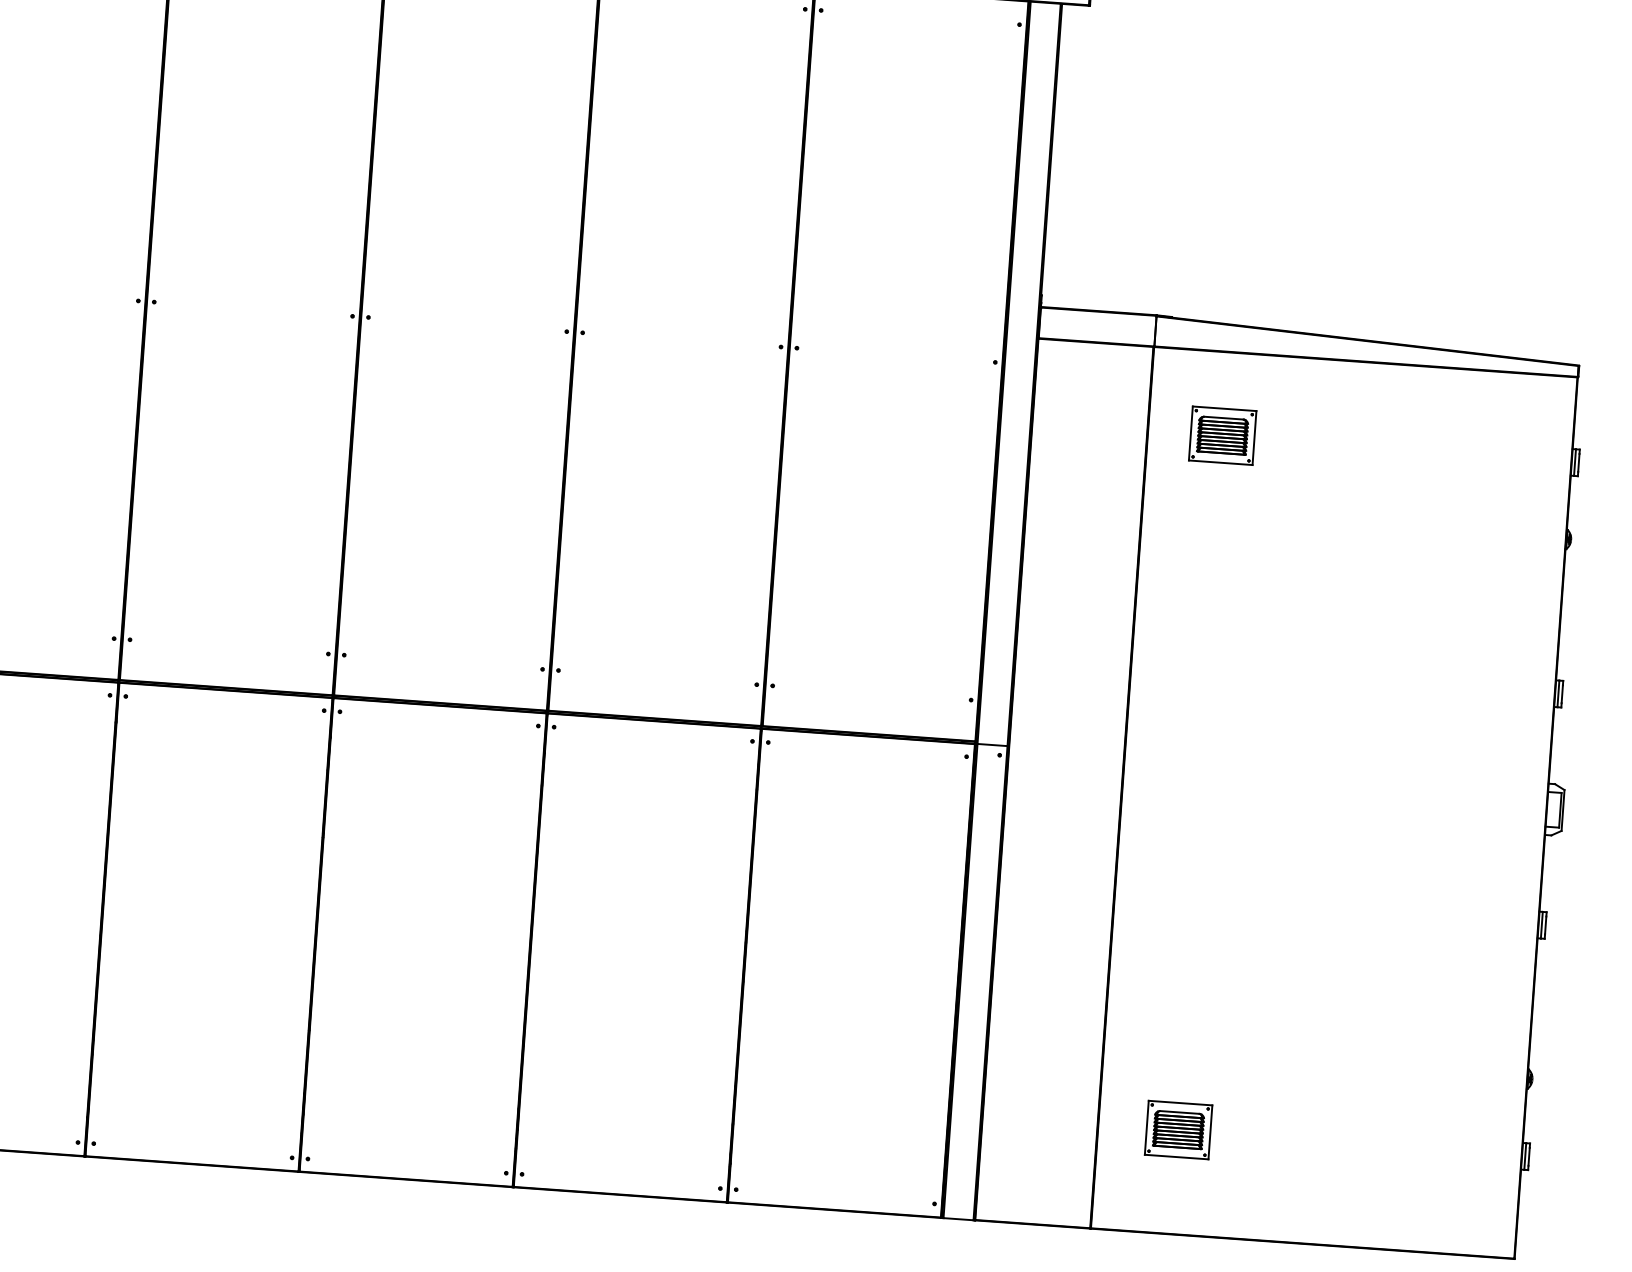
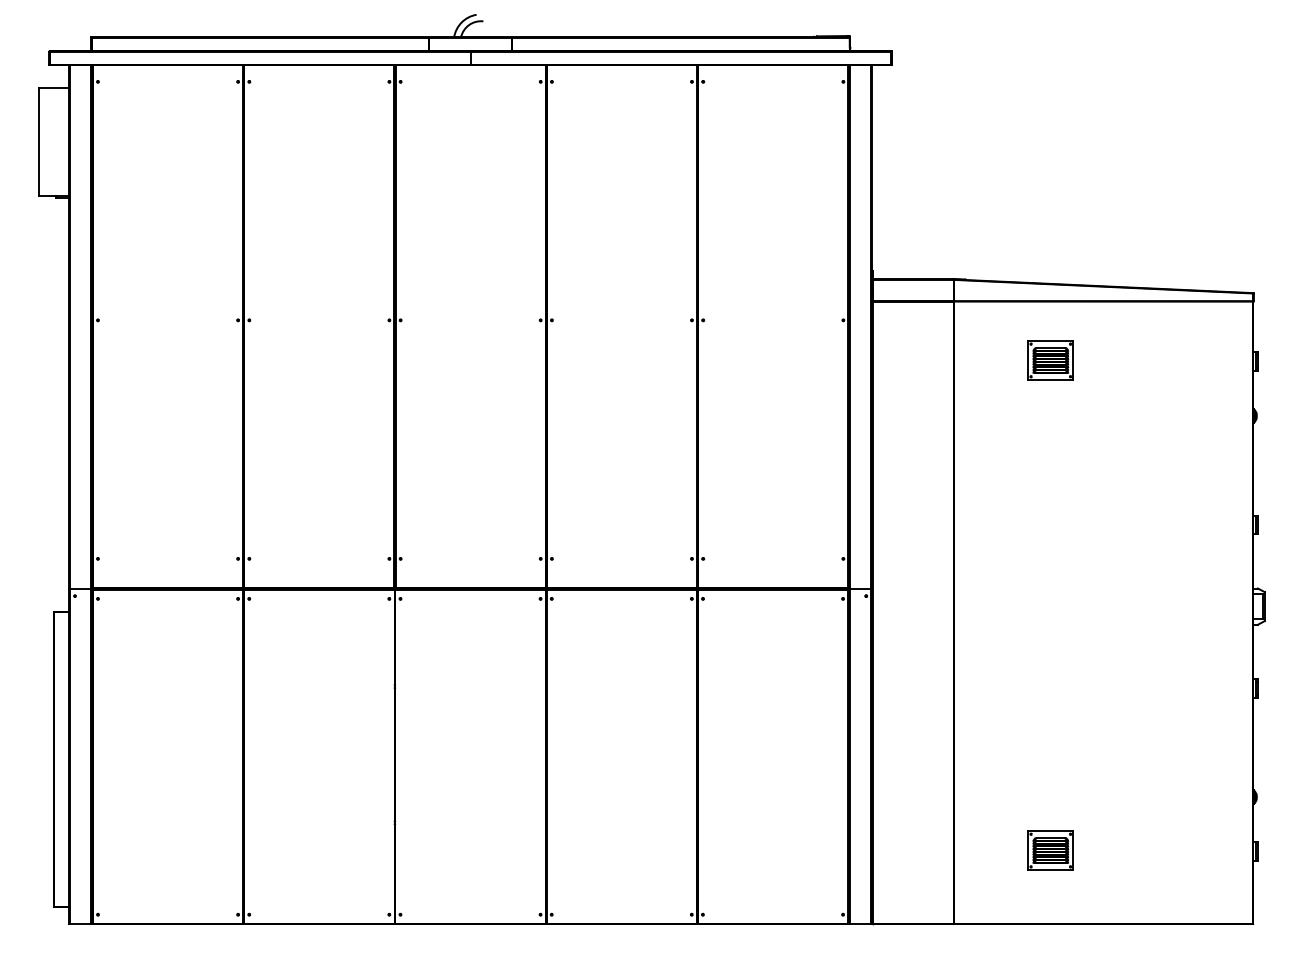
part: (1222, 435) -> (1050, 360), moved
part: (1178, 1129) -> (1050, 850), moved

